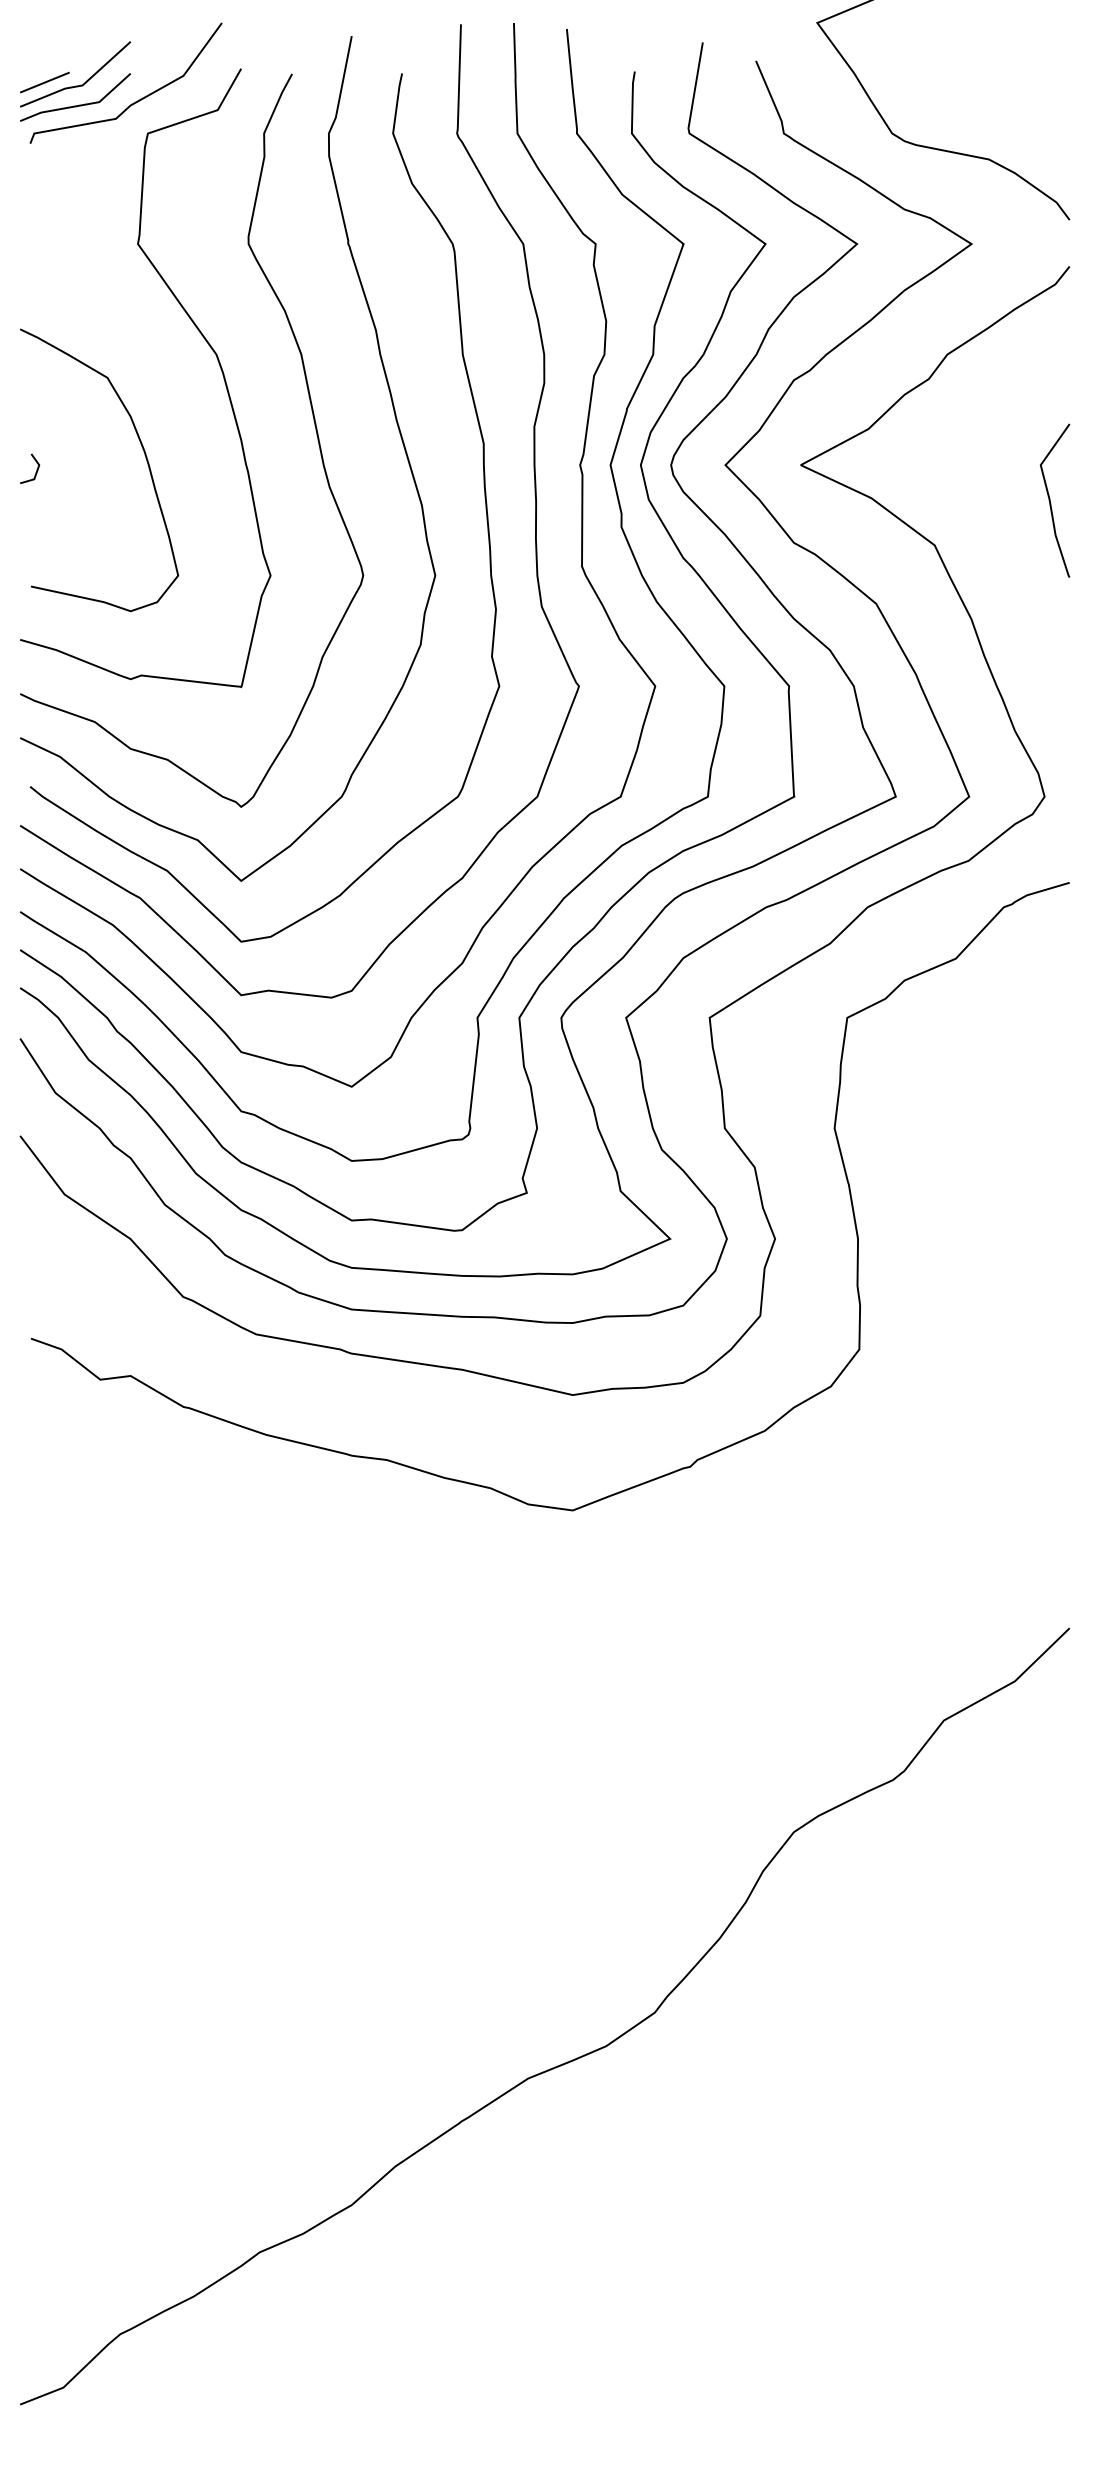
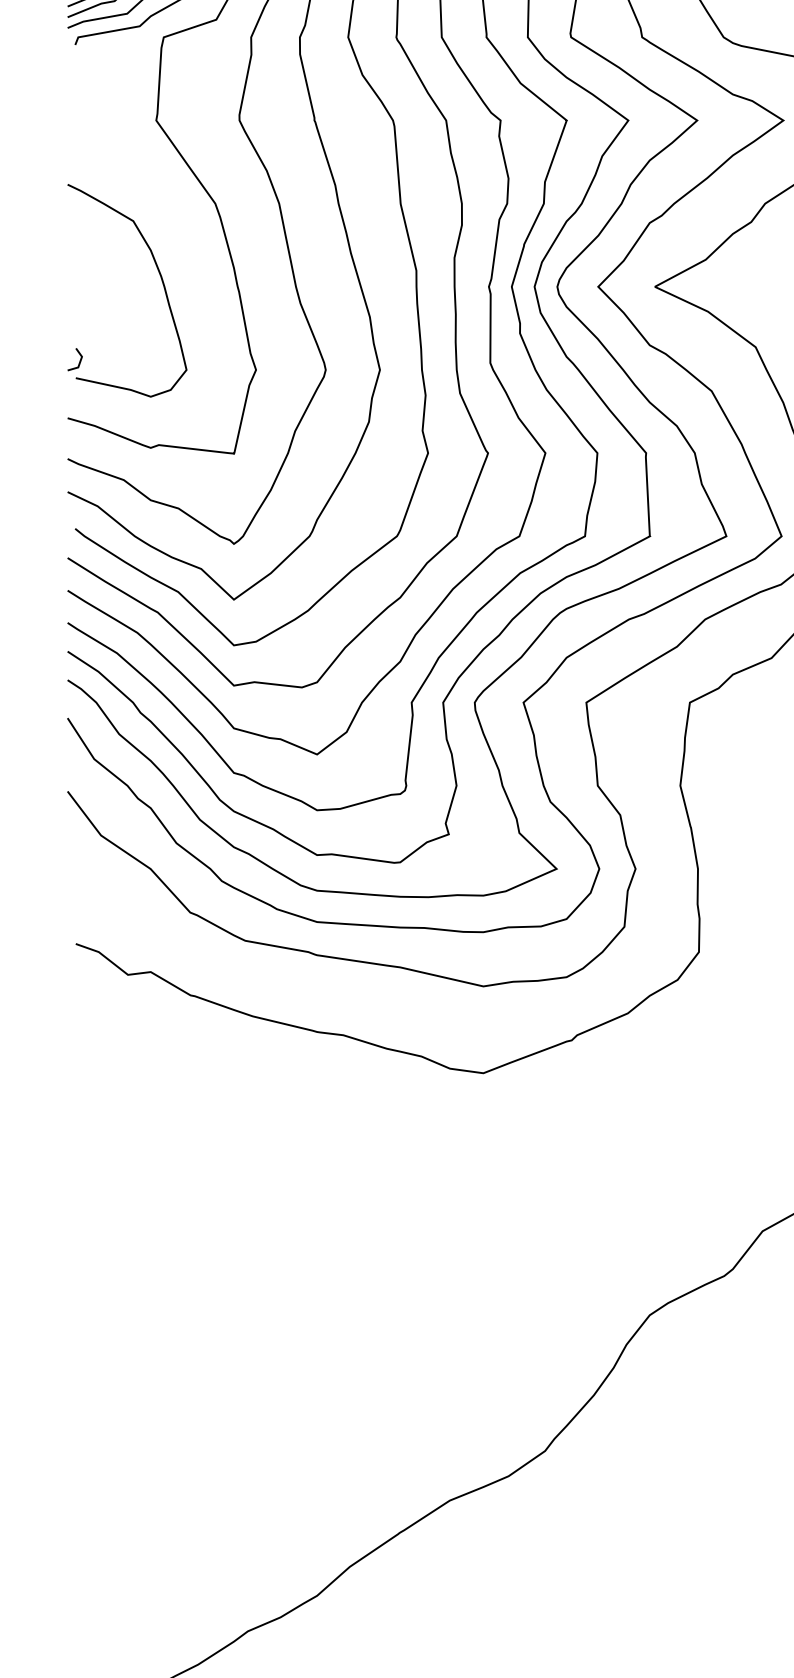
line: (36, 469) -> (79, 360), moved

